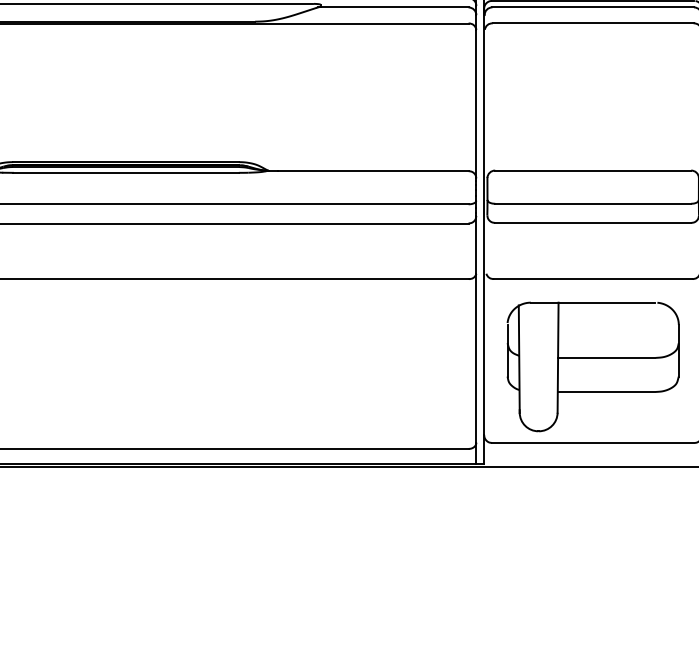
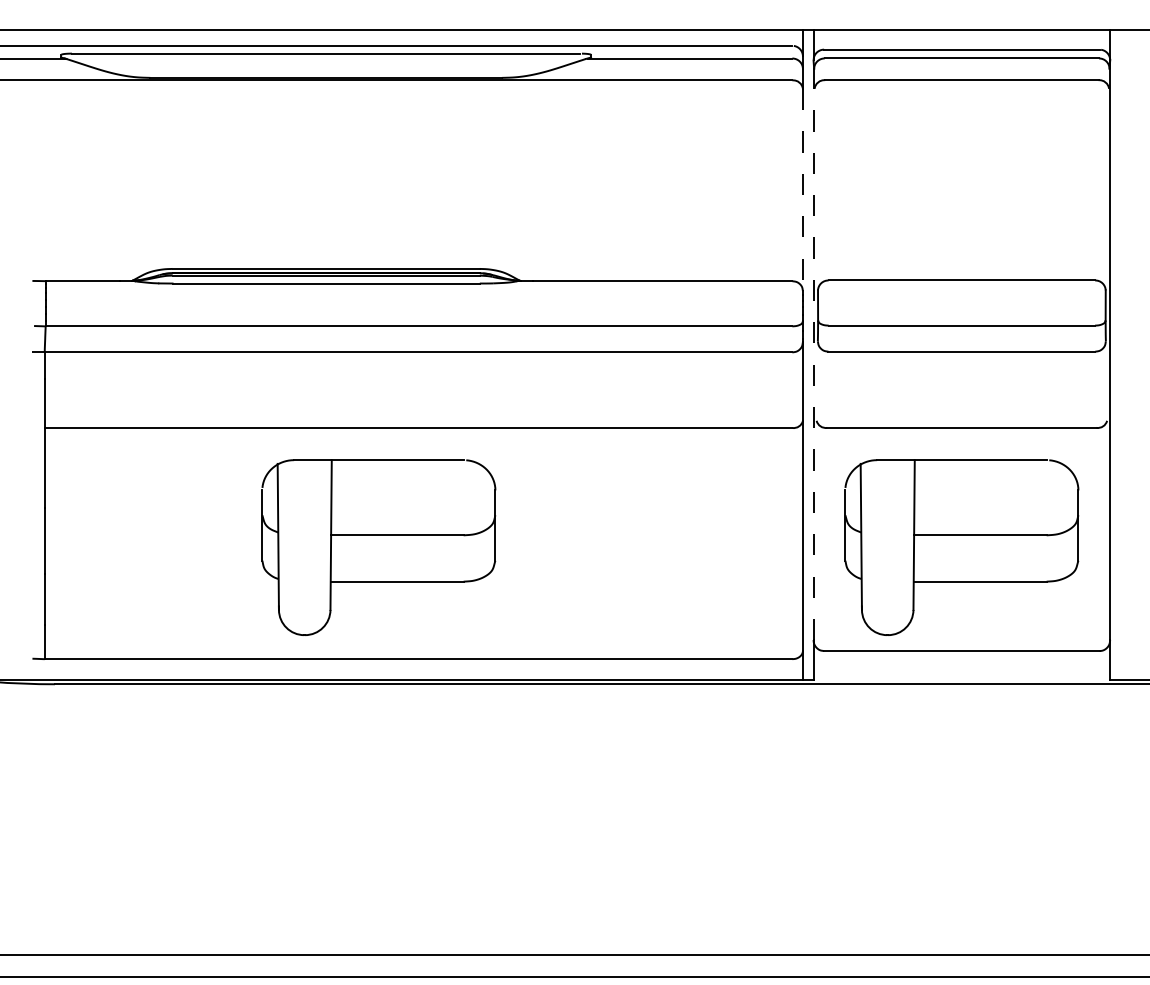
line: (476, 104) -> (802, 190), solid -> dashed
line: (484, 222) -> (813, 350), solid -> dashed
part: (164, 366) -> (378, 547), added

